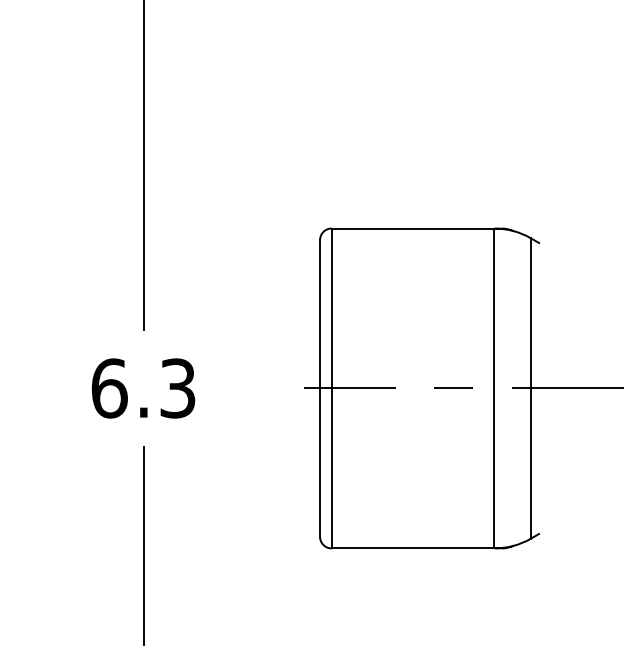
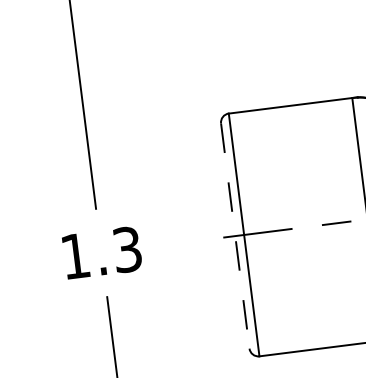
text: (109, 388) -> (75, 256), 6.3 -> 1.3
line: (320, 388) -> (235, 236), solid -> dashed

